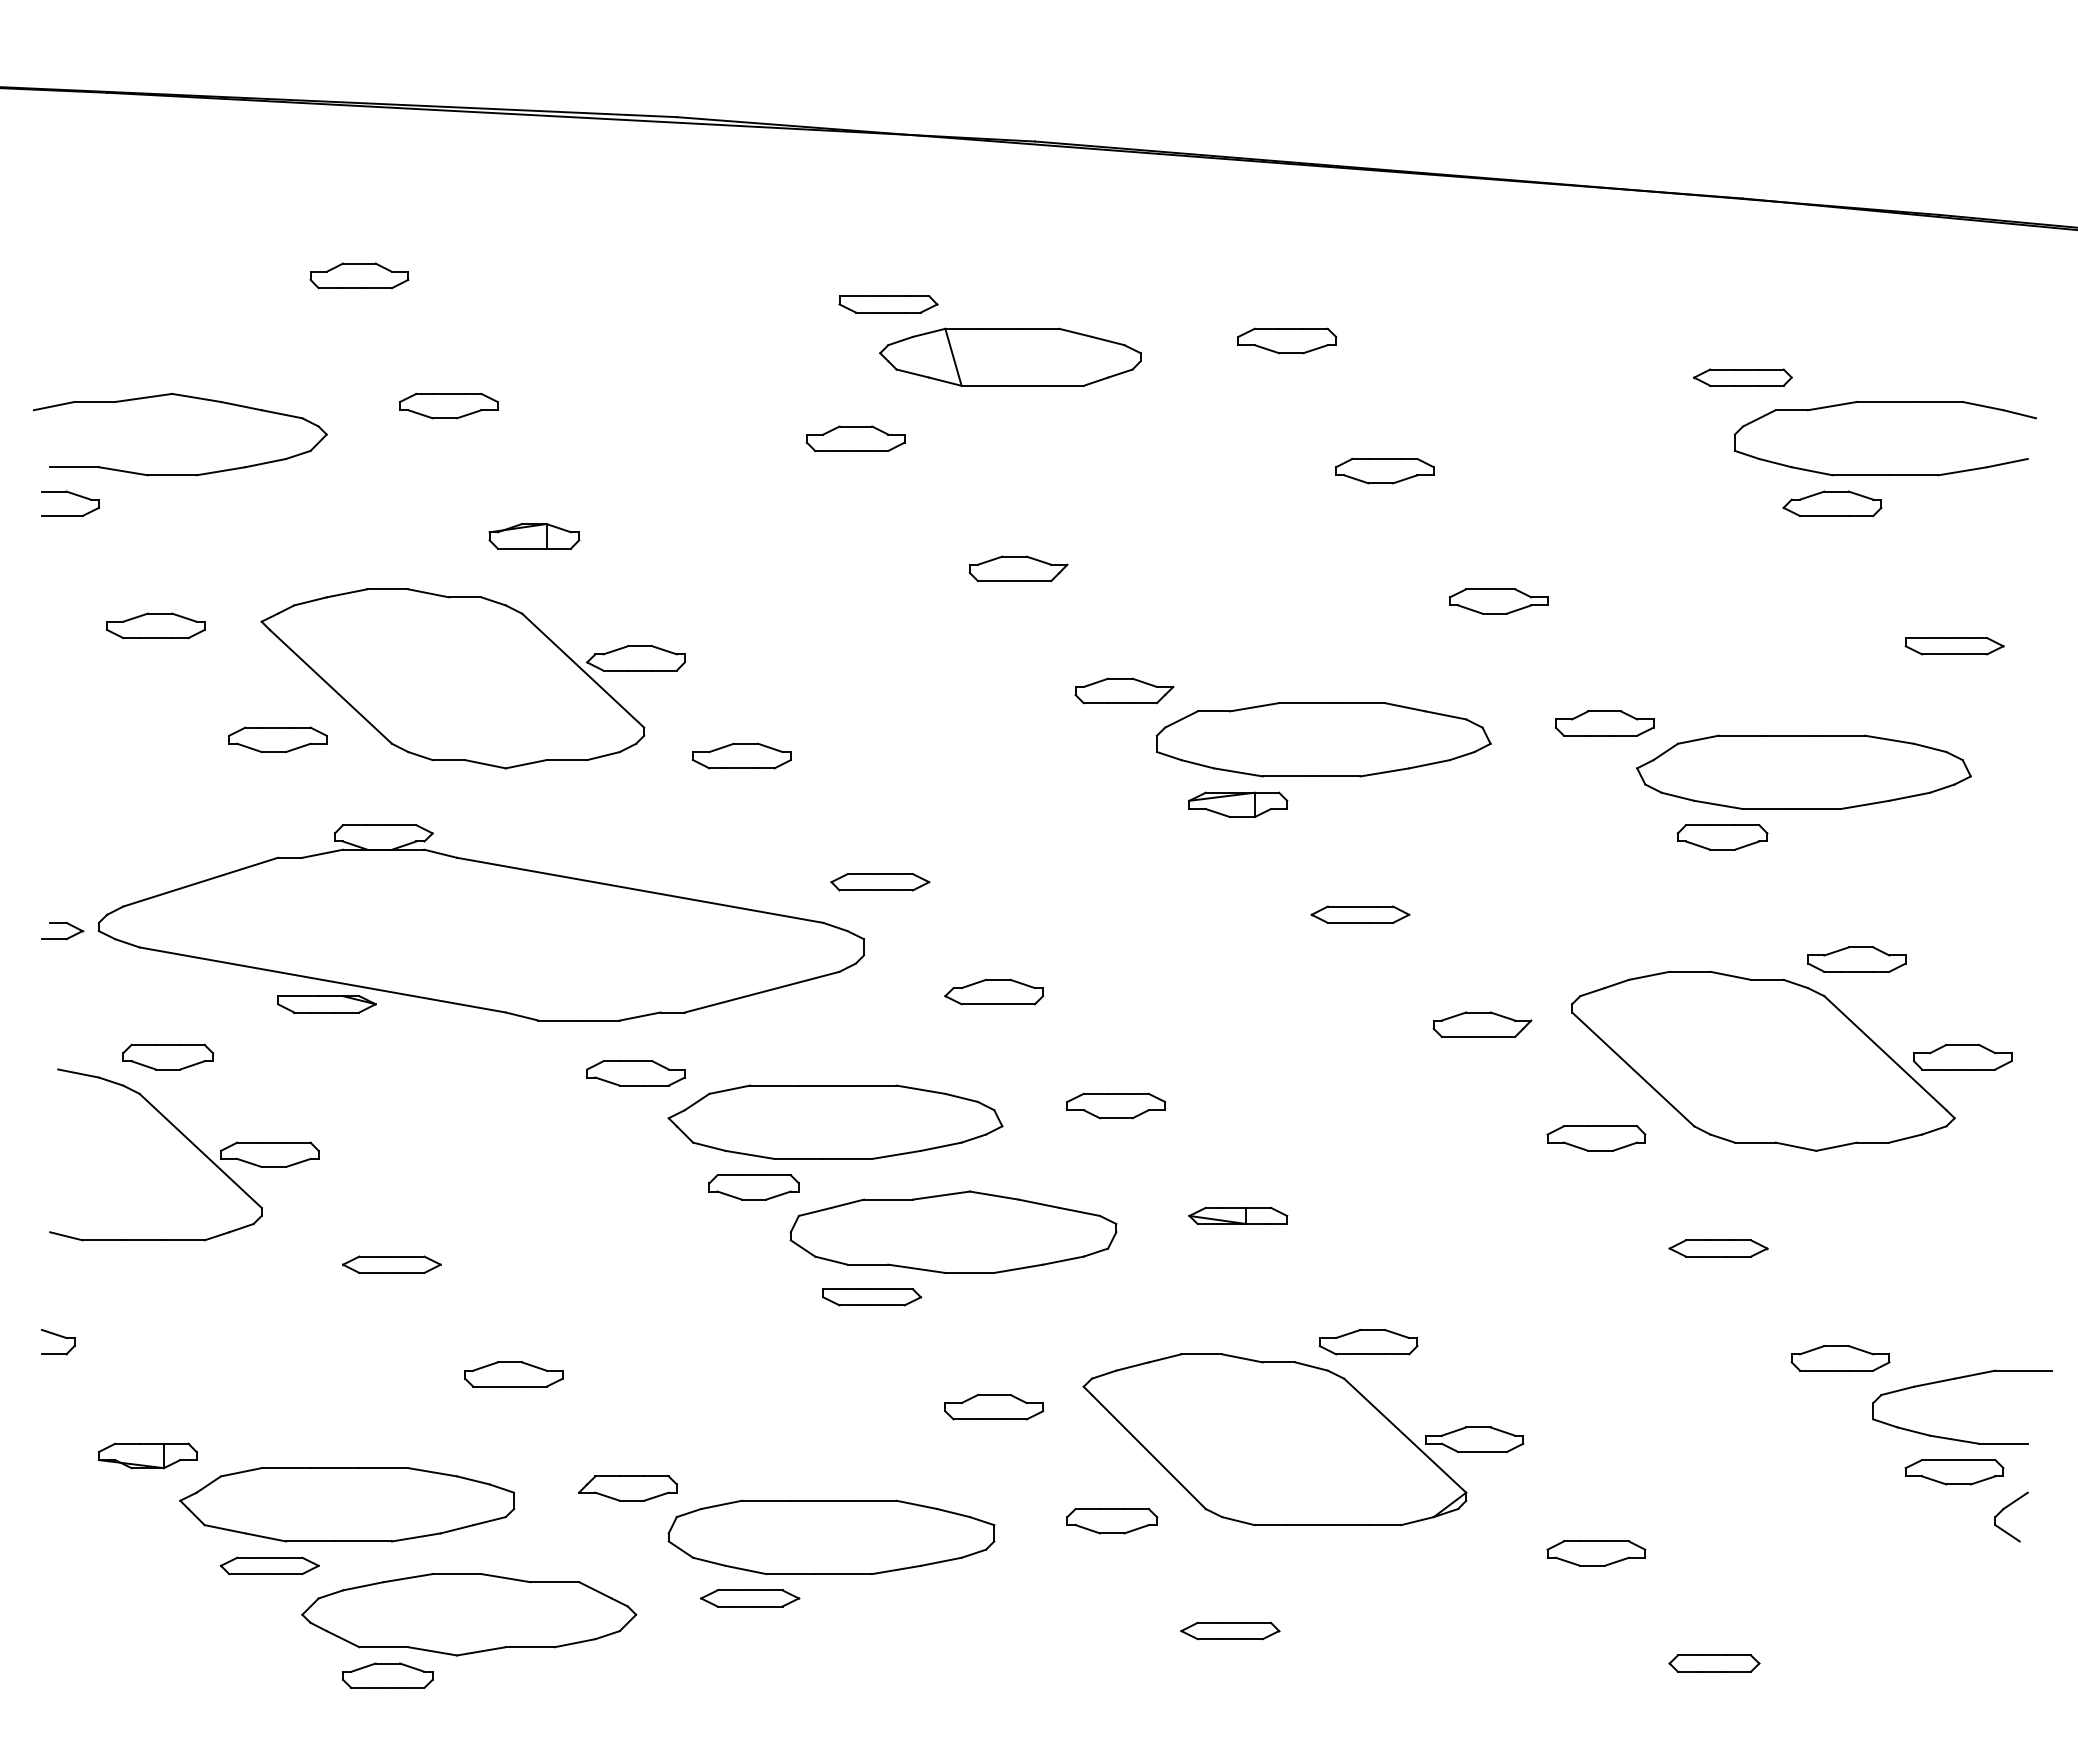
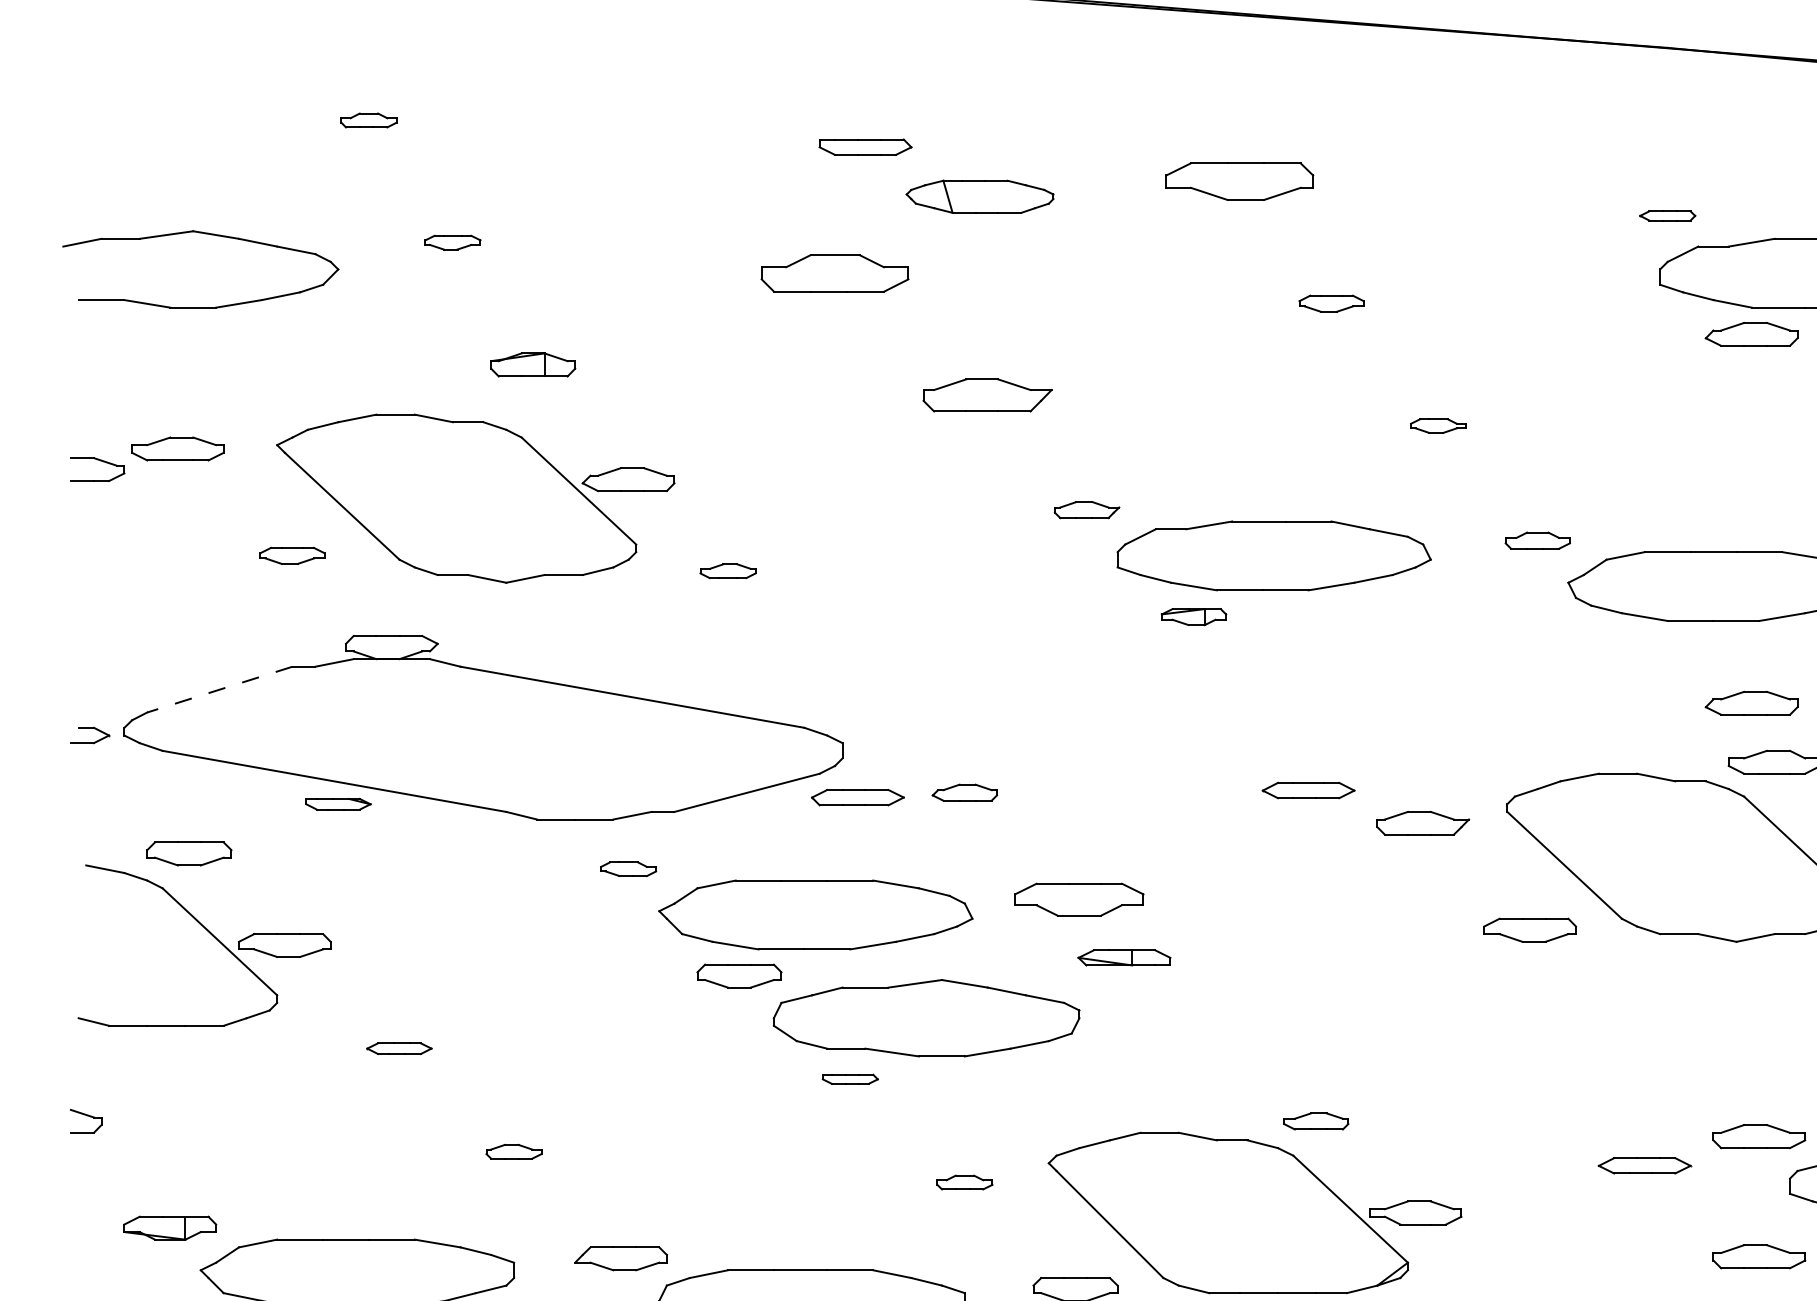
part: (359, 275) -> (369, 120), size x0.6
part: (1287, 340) -> (1240, 181), size x1.6
part: (1010, 356) -> (980, 196), size x0.6
part: (1742, 377) -> (1667, 215), size x0.6
part: (448, 405) -> (452, 242), size x0.6
part: (855, 438) -> (834, 273), size x1.6
part: (1384, 470) -> (1331, 303), size x0.7
part: (74, 495) -> (101, 461), moved
part: (1018, 568) -> (987, 395), size x1.4
part: (1498, 601) -> (1438, 426), size x0.6
part: (1124, 690) -> (1087, 509), size x0.7
part: (1604, 723) -> (1537, 540), size x0.7
part: (277, 739) -> (292, 555), size x0.7
part: (741, 755) -> (727, 570), size x0.6
part: (1238, 804) -> (1194, 616), size x0.7
part: (1722, 837) -> (1648, 647), removed
line: (200, 882) -> (219, 689), solid -> dashed
part: (880, 882) -> (858, 797), moved
part: (1832, 896) -> (1751, 703), added
part: (1360, 914) -> (1308, 790), moved
part: (994, 991) -> (965, 792), size x0.7
part: (326, 1004) -> (338, 804), size x0.7
part: (635, 1073) -> (628, 869), size x0.6
part: (1116, 1105) -> (1079, 899), size x1.4
part: (1238, 1215) -> (1124, 957), moved
part: (1718, 1248) -> (1644, 1165), moved
part: (391, 1264) -> (399, 1048), size x0.7
part: (872, 1297) -> (850, 1079), size x0.6
part: (1368, 1342) -> (1316, 1121), size x0.7
part: (513, 1374) -> (513, 1151), size x0.6
part: (994, 1407) -> (965, 1182), size x0.6
part: (1840, 1486) -> (1759, 1256), added

